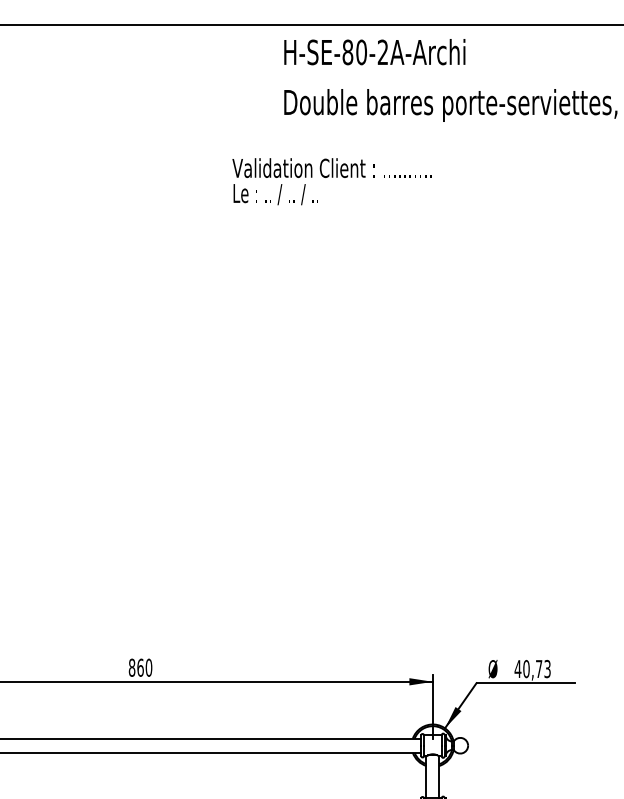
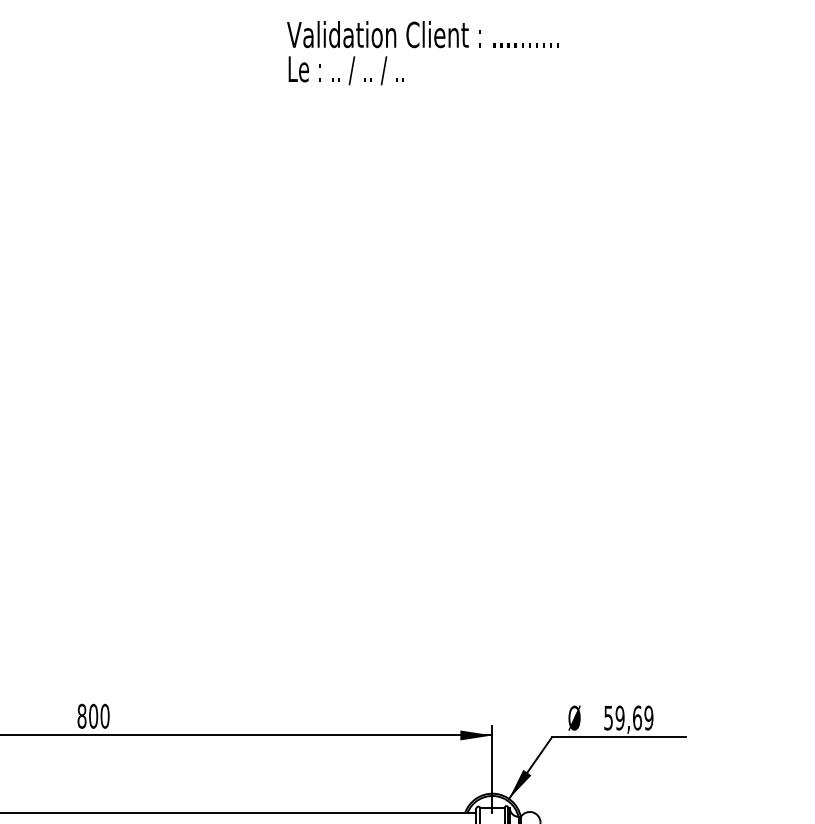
text: (331, 181) -> (422, 52), moved
text: (140, 667) -> (93, 715), 860 -> 800
text: (532, 669) -> (628, 718), 40,73 -> 59,69

